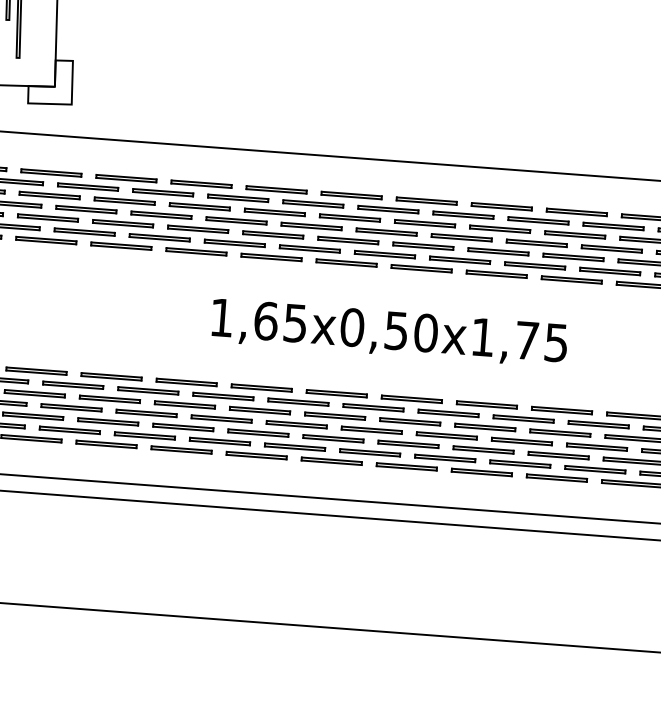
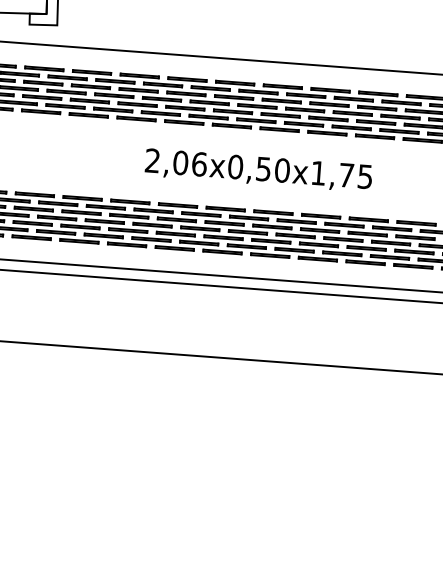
text: (257, 320) -> (175, 162), 1,65x0,50x1,75 -> 2,06x0,50x1,75

